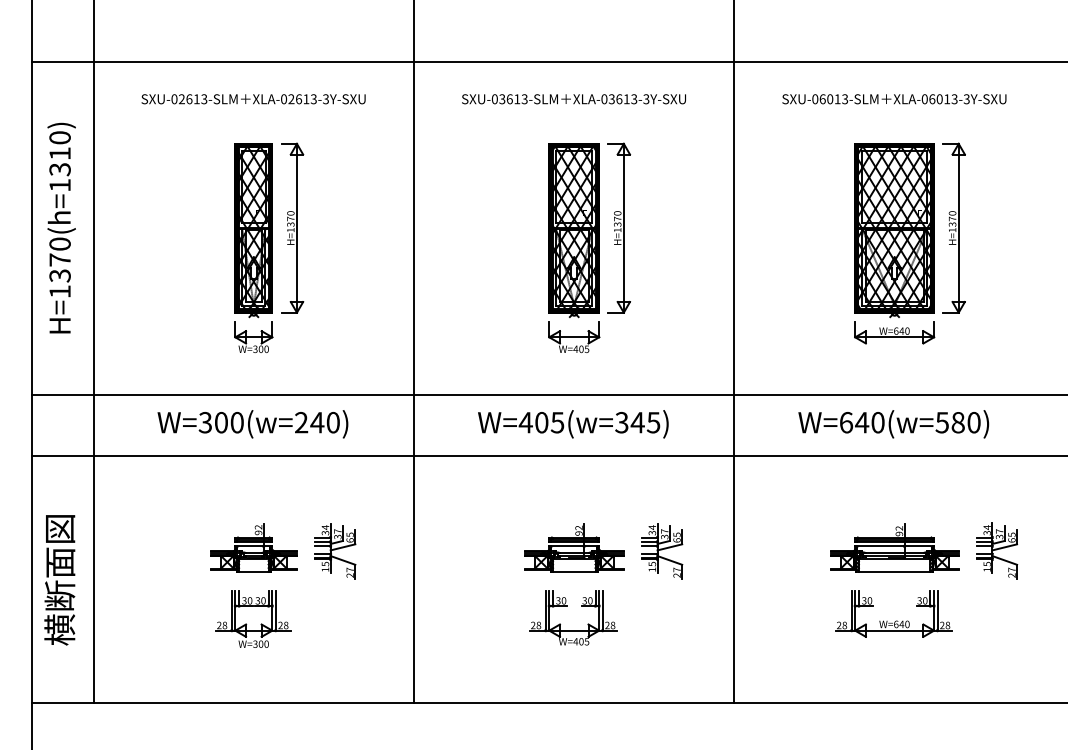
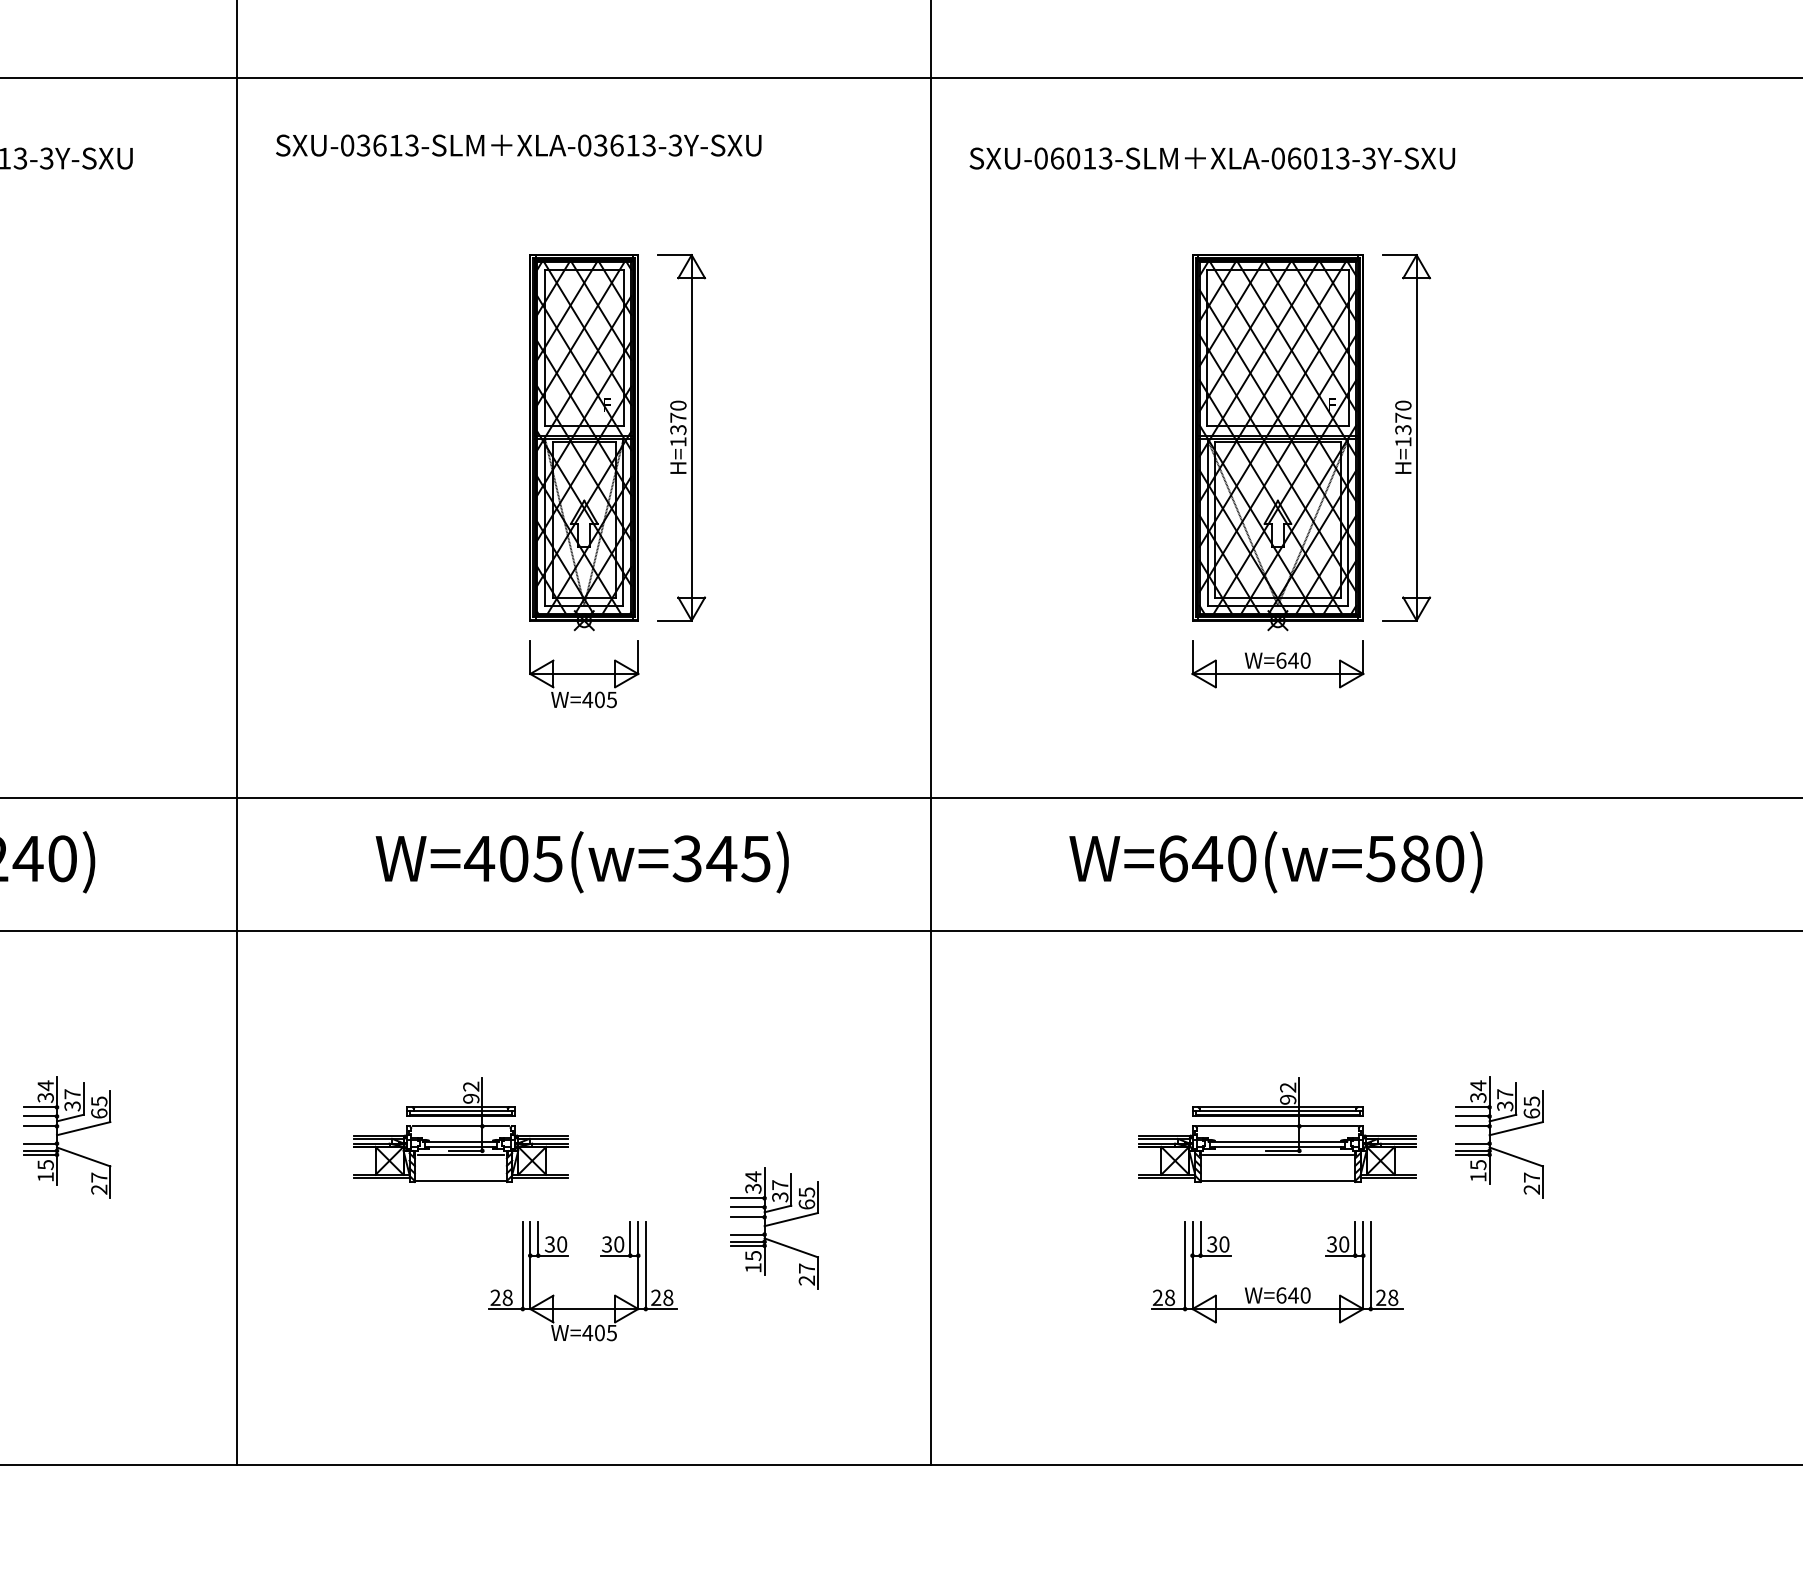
text: (573, 99) -> (517, 146), moved
text: (894, 99) -> (1212, 159), moved
part: (574, 547) -> (461, 1128), moved
part: (662, 551) -> (775, 1228), moved

